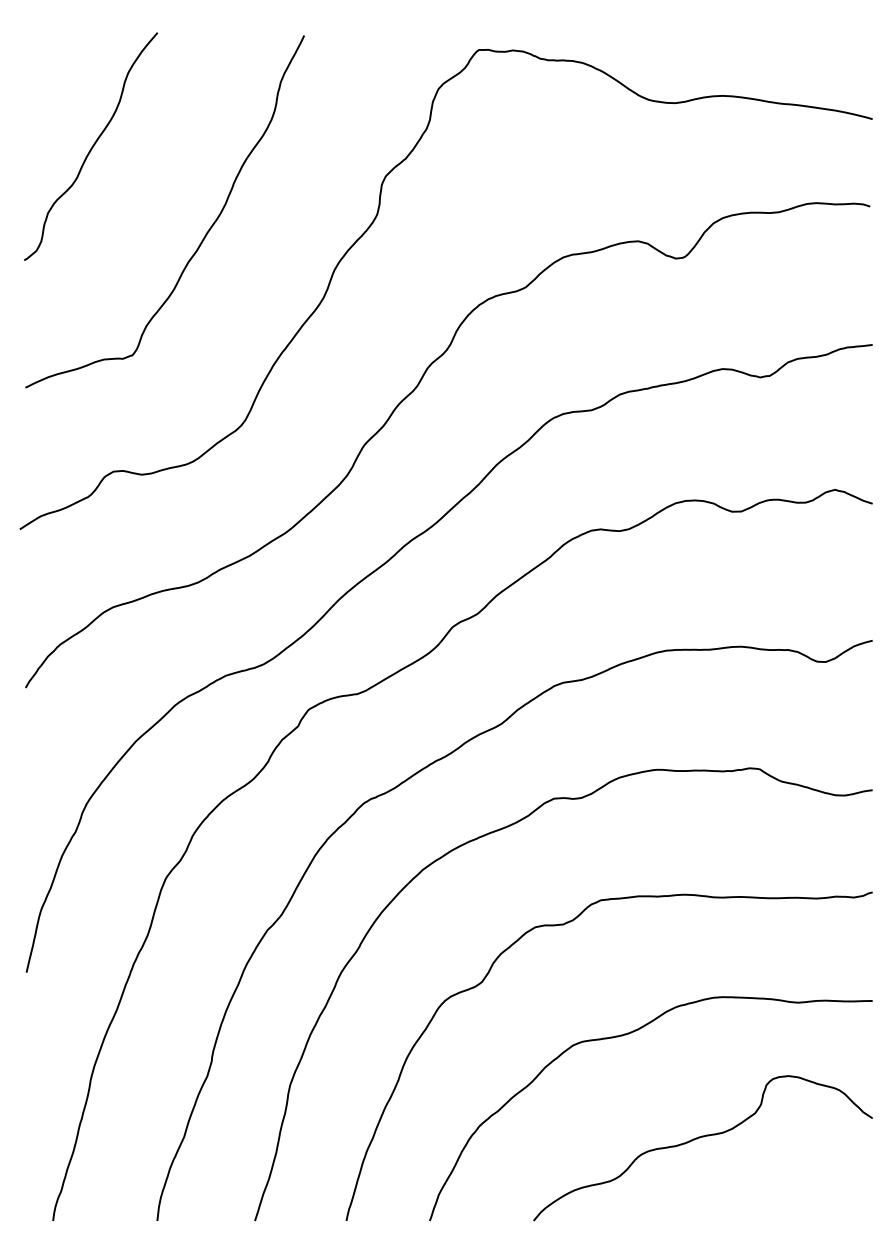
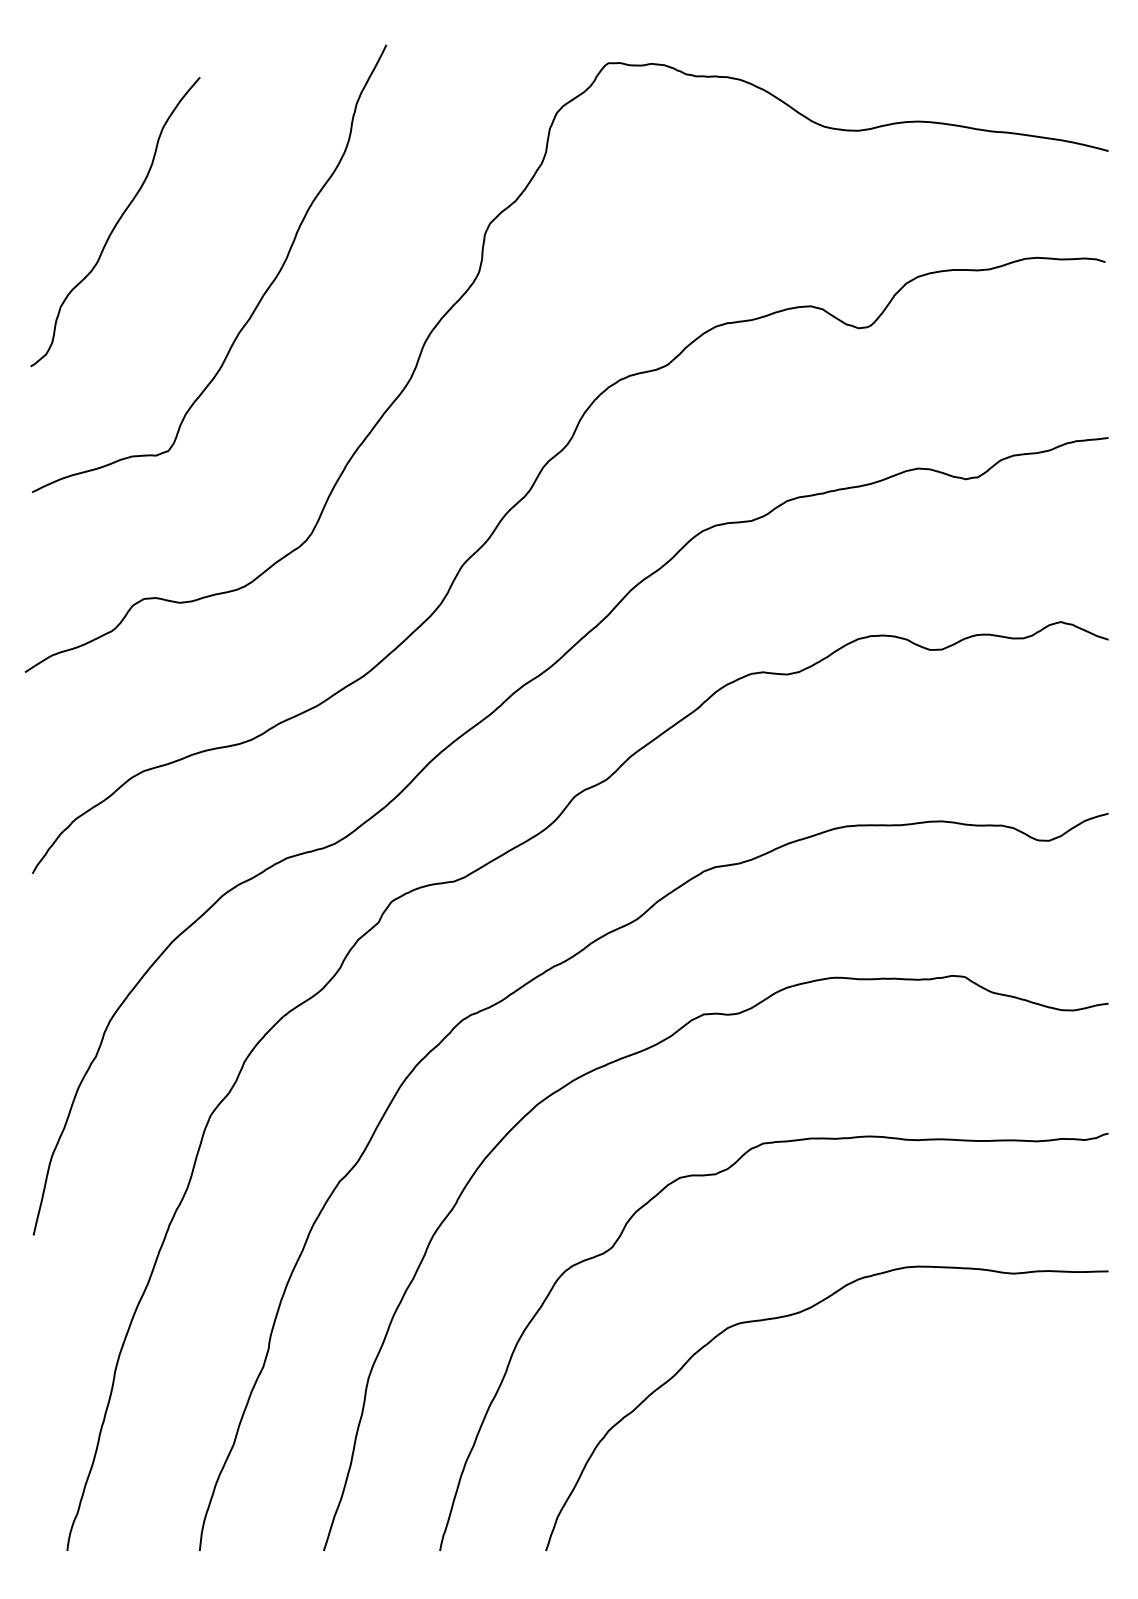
curve: (91, 147) -> (116, 222), moved
curve: (698, 1138) -> (887, 1446), removed

